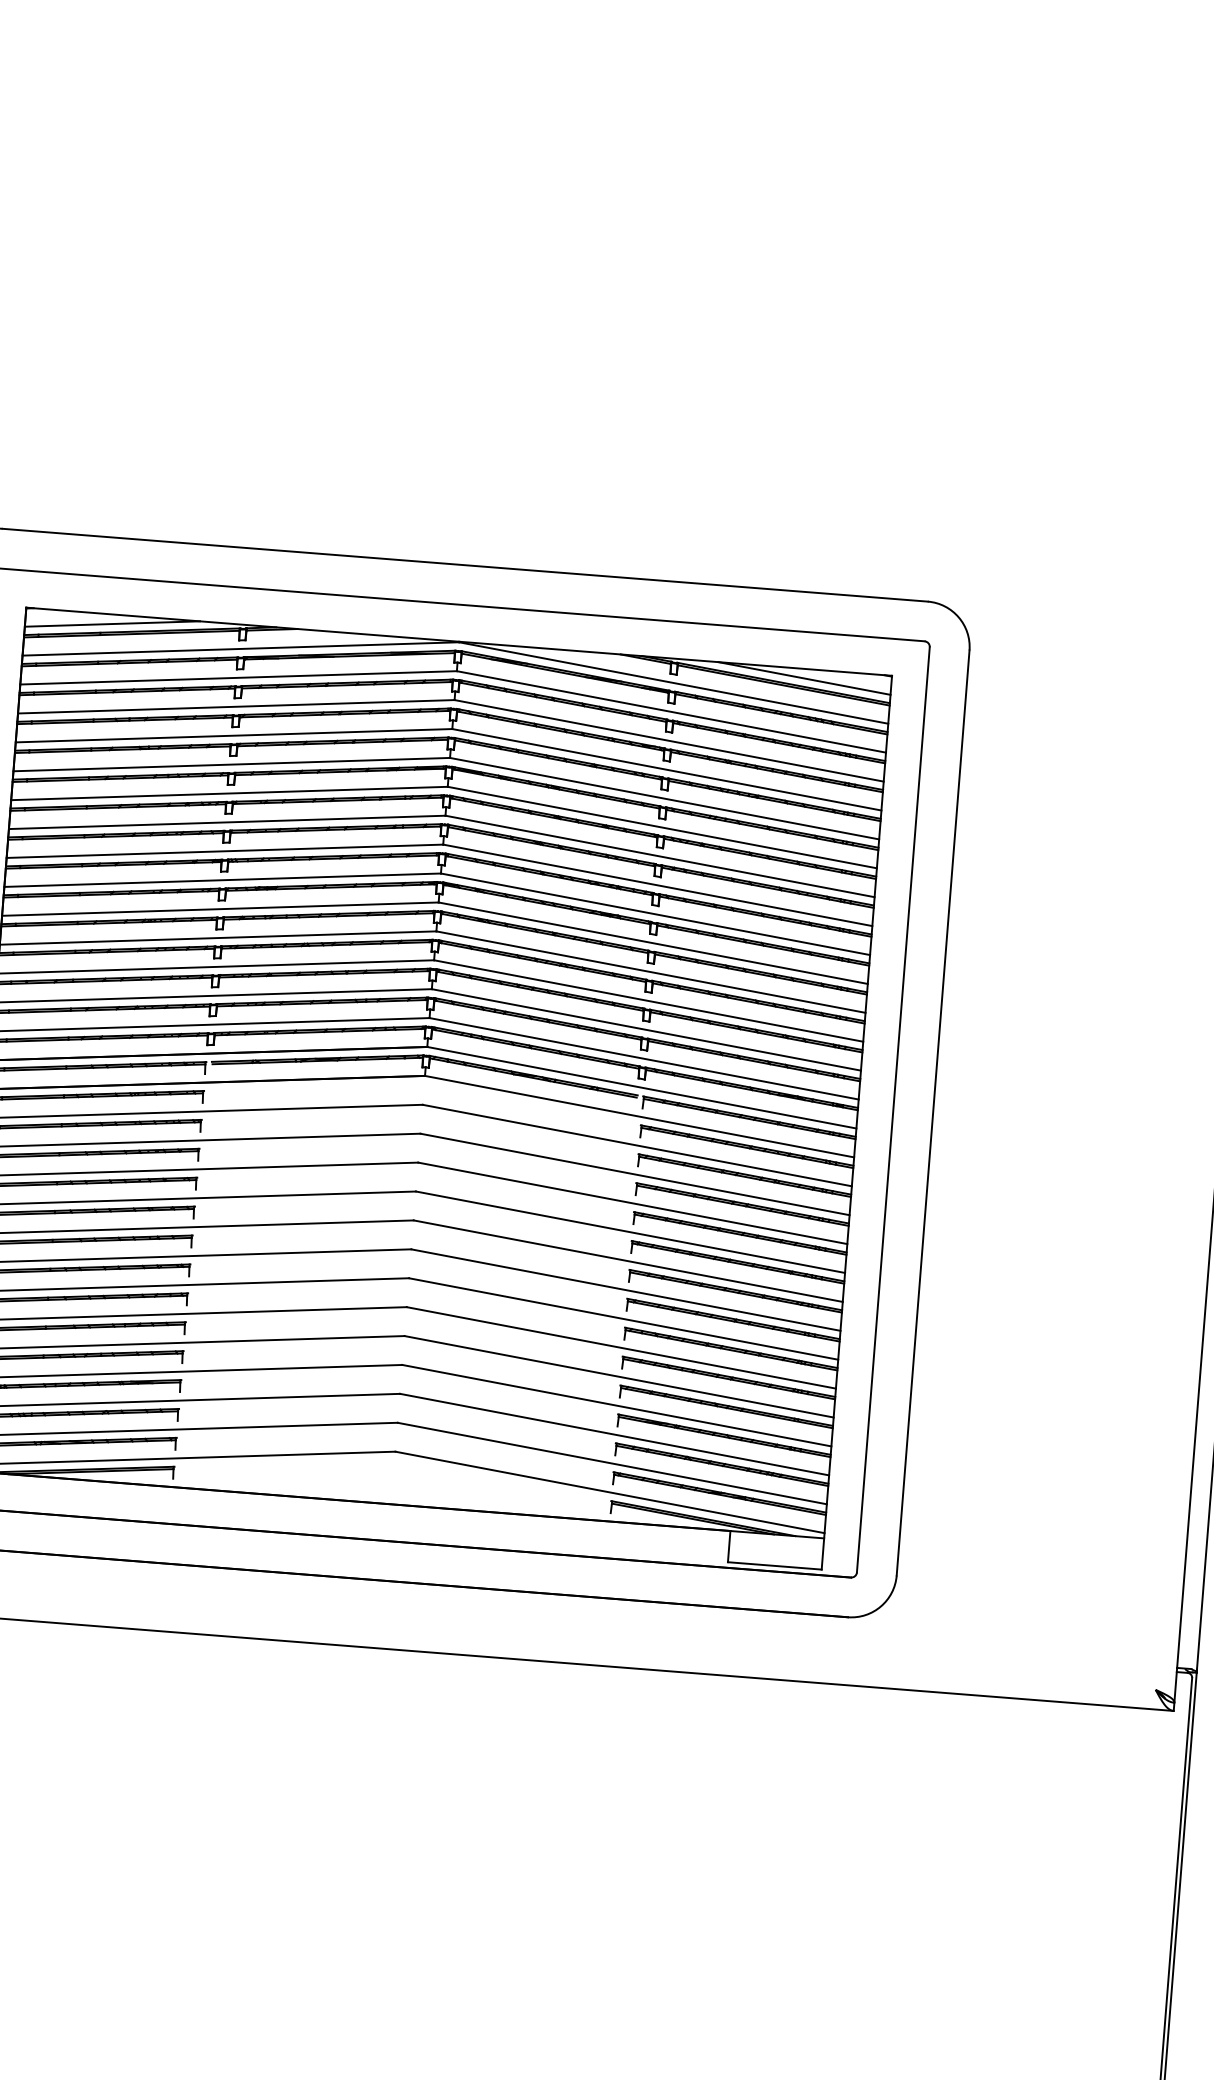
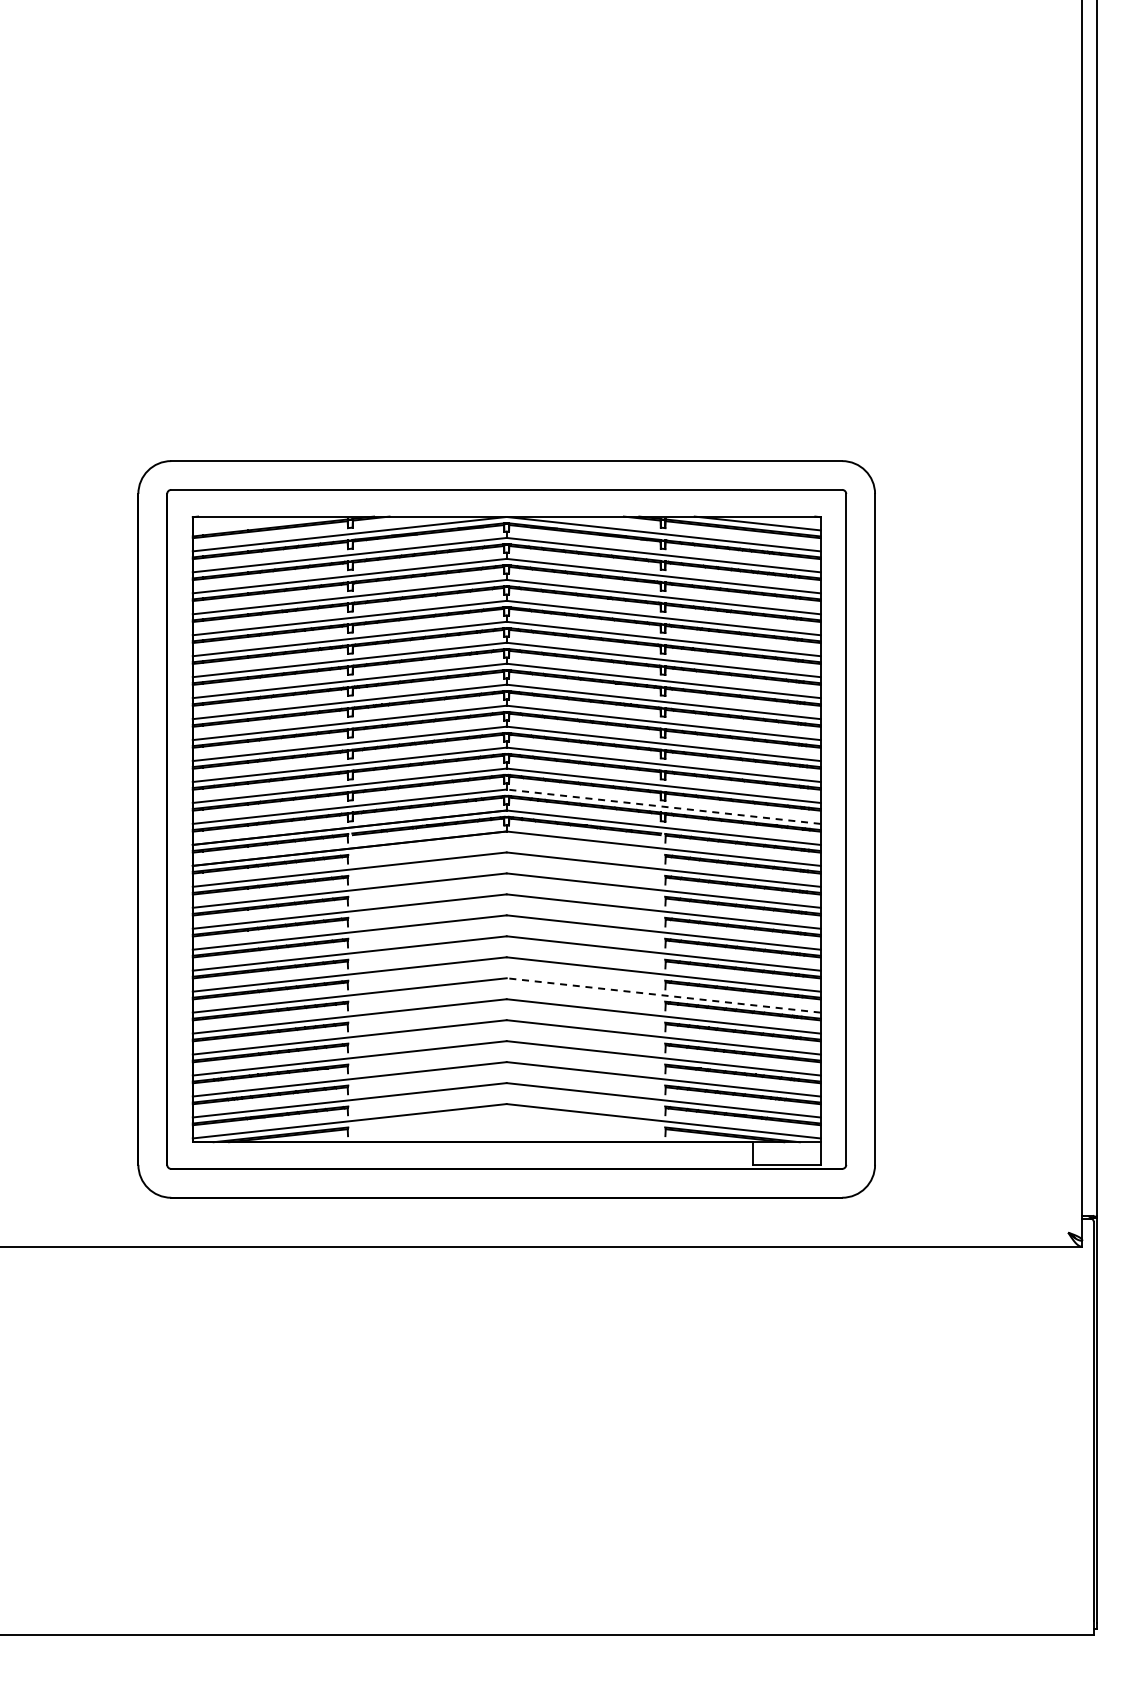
line: (112, 623) -> (255, 523), removed
line: (643, 1058) -> (663, 806), solid -> dashed
line: (623, 1319) -> (663, 995), solid -> dashed

